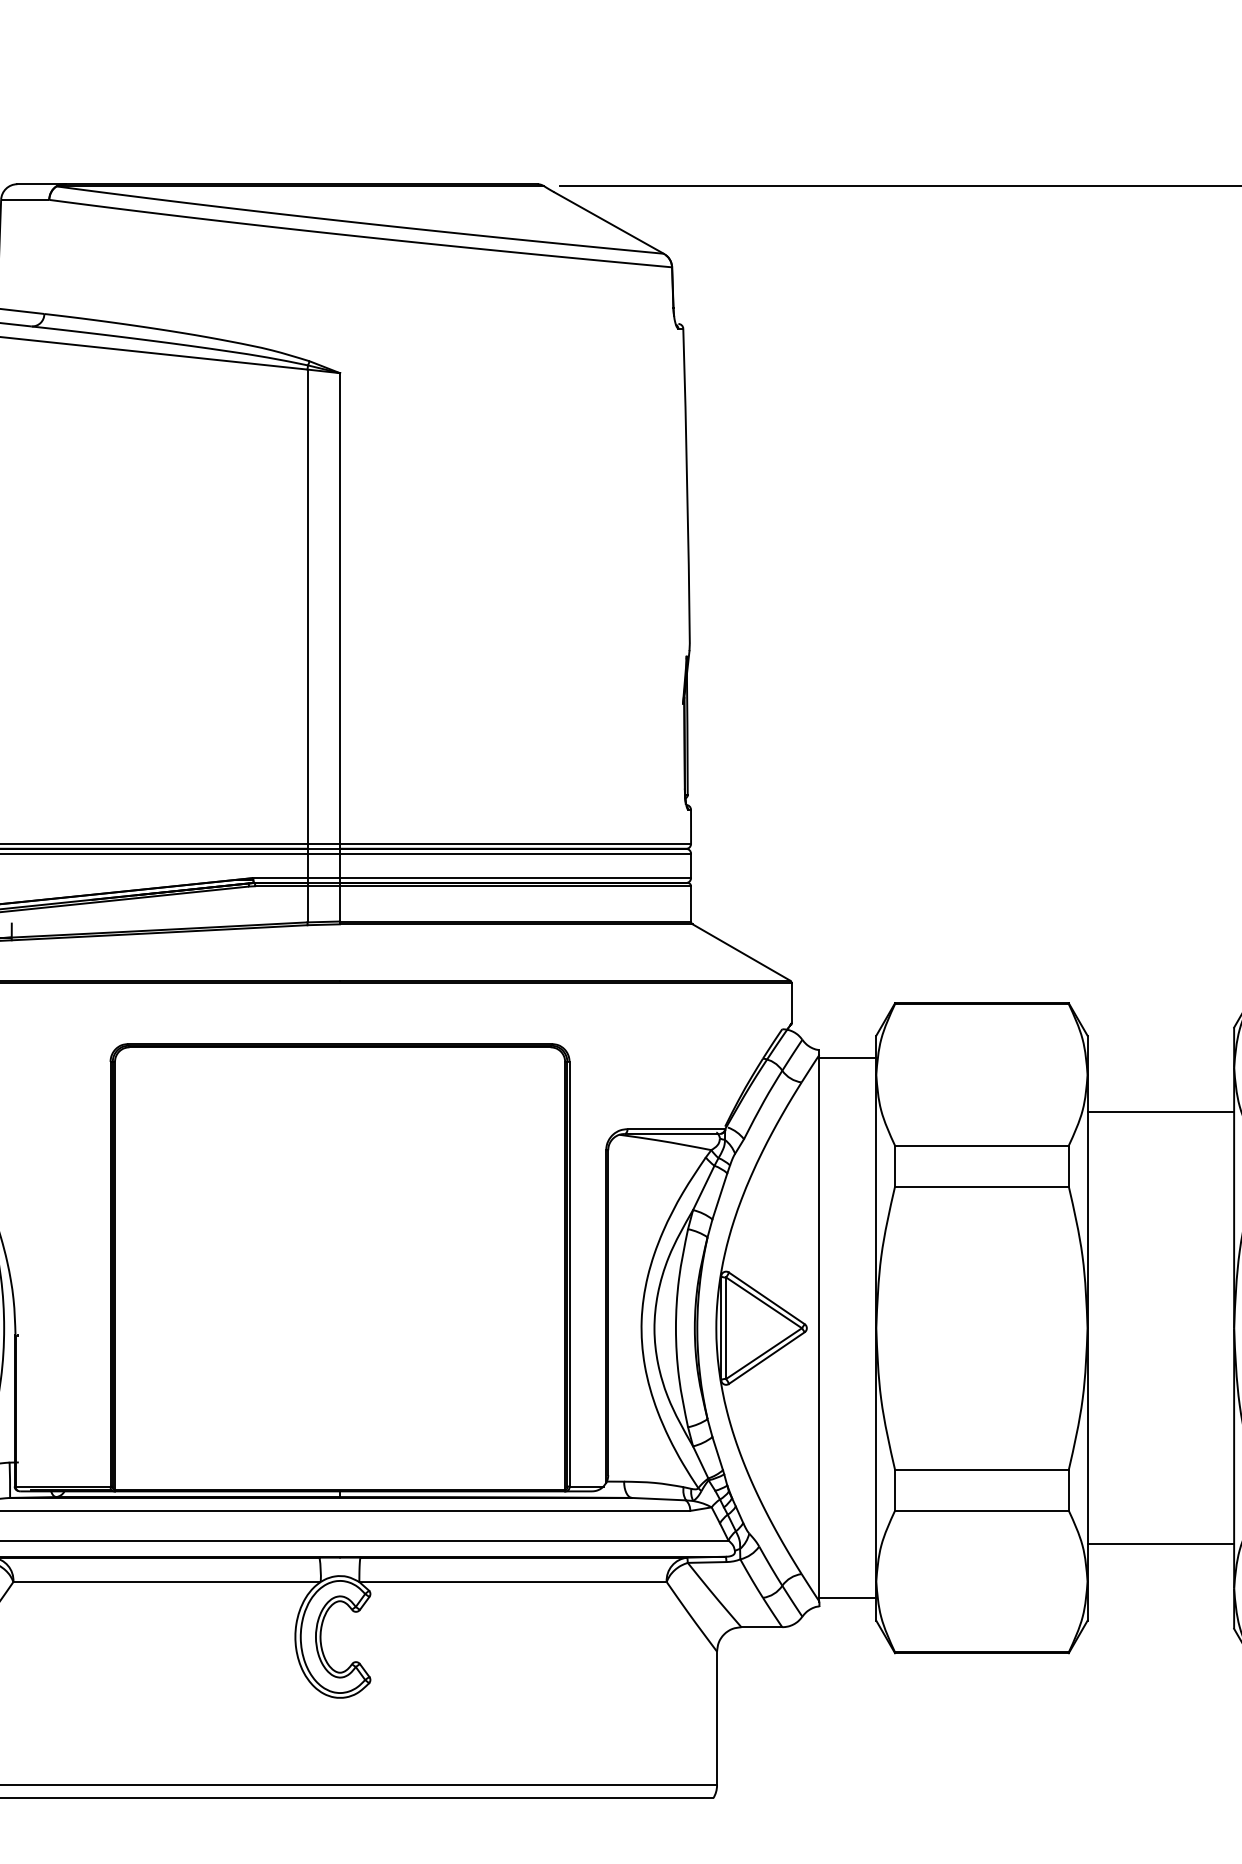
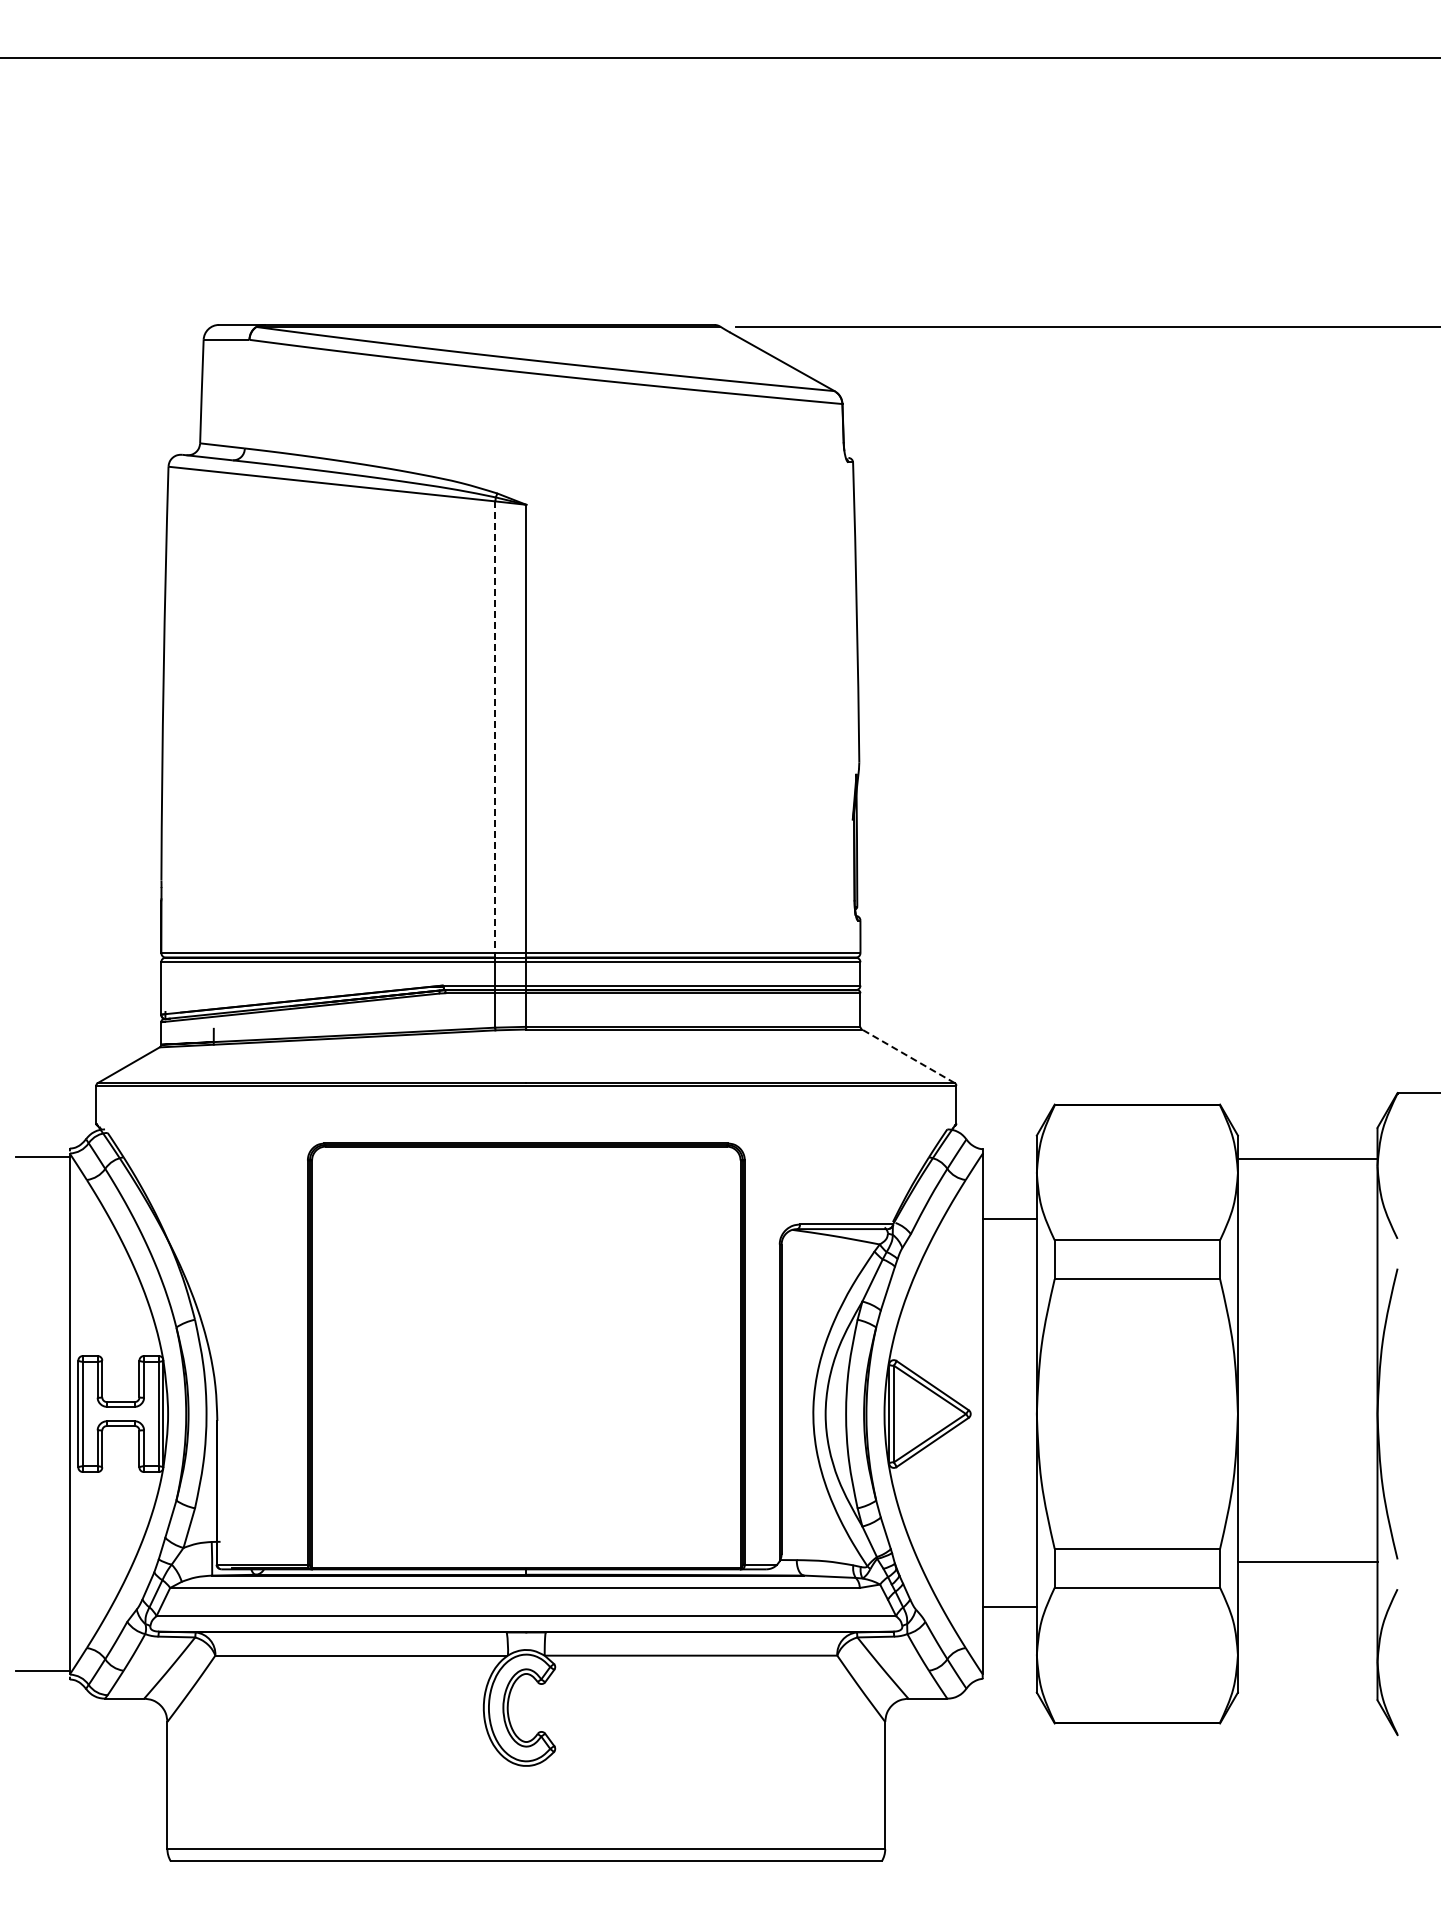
line: (307, 607) -> (495, 727), solid -> dashed
line: (741, 952) -> (908, 1056), solid -> dashed
line: (847, 1057) -> (1009, 1218), moved
line: (1160, 1112) -> (1307, 1159), moved
line: (1160, 1544) -> (1307, 1561), moved
line: (847, 1598) -> (1009, 1607), moved

